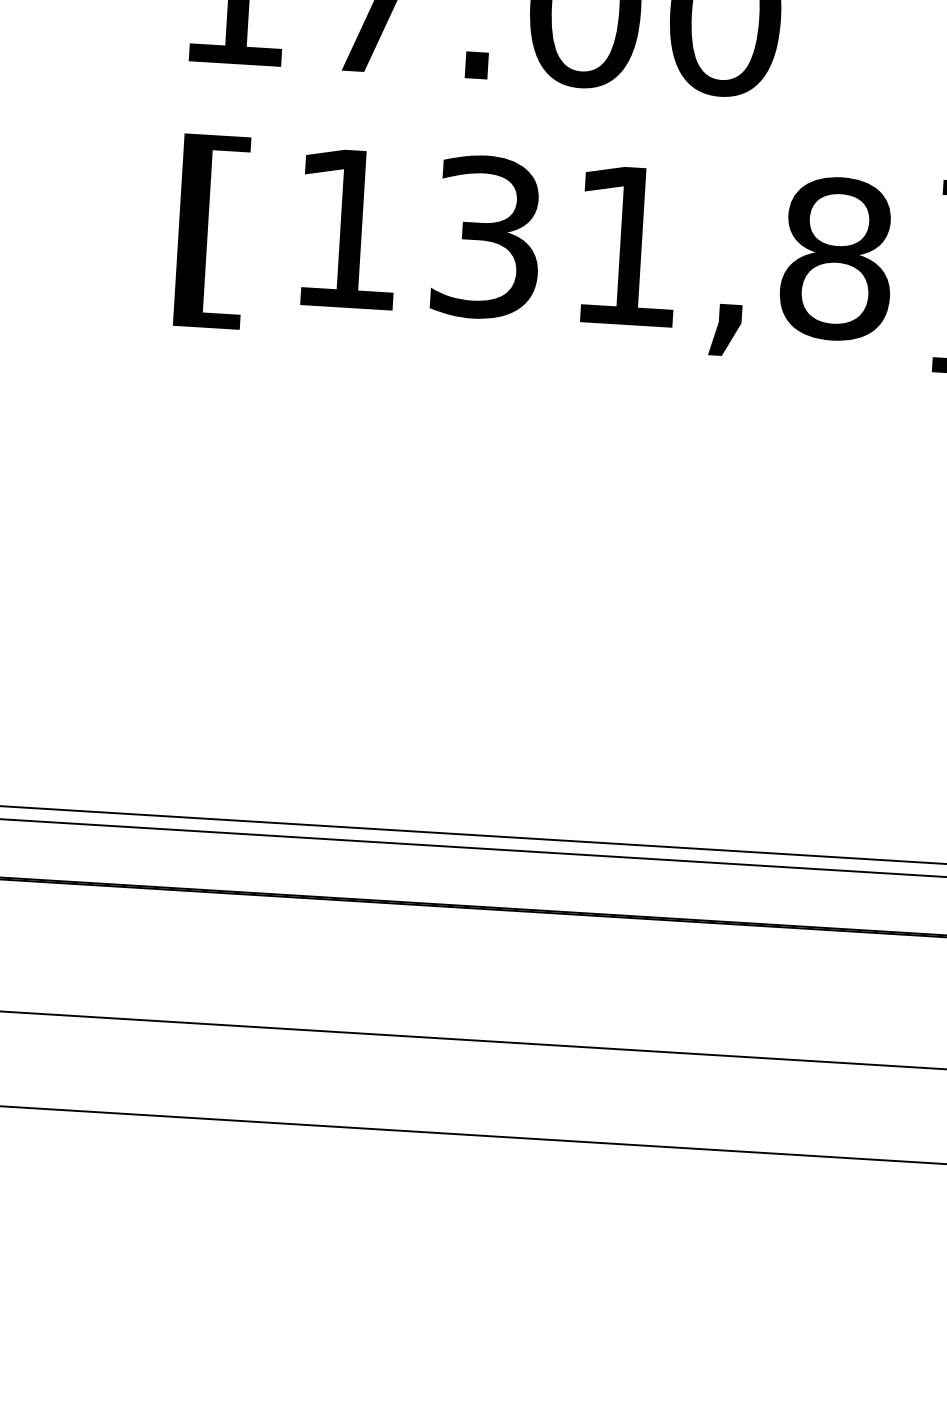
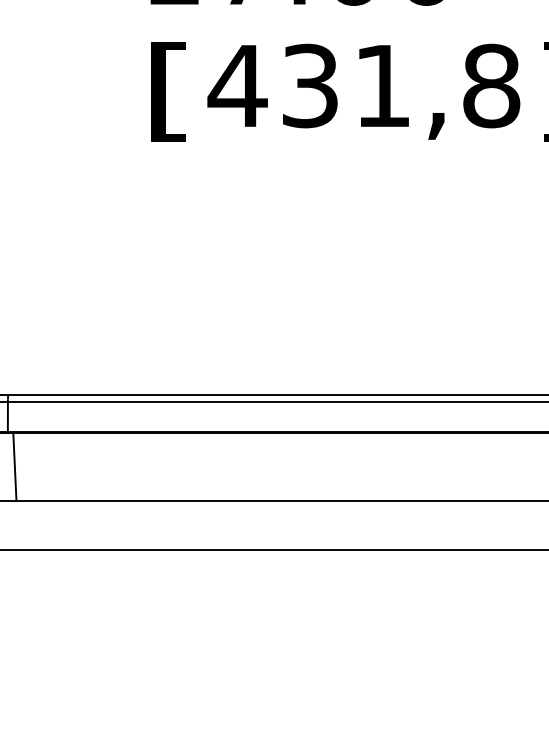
text: (346, 227) -> (237, 85), 131,8 -> 431,8

